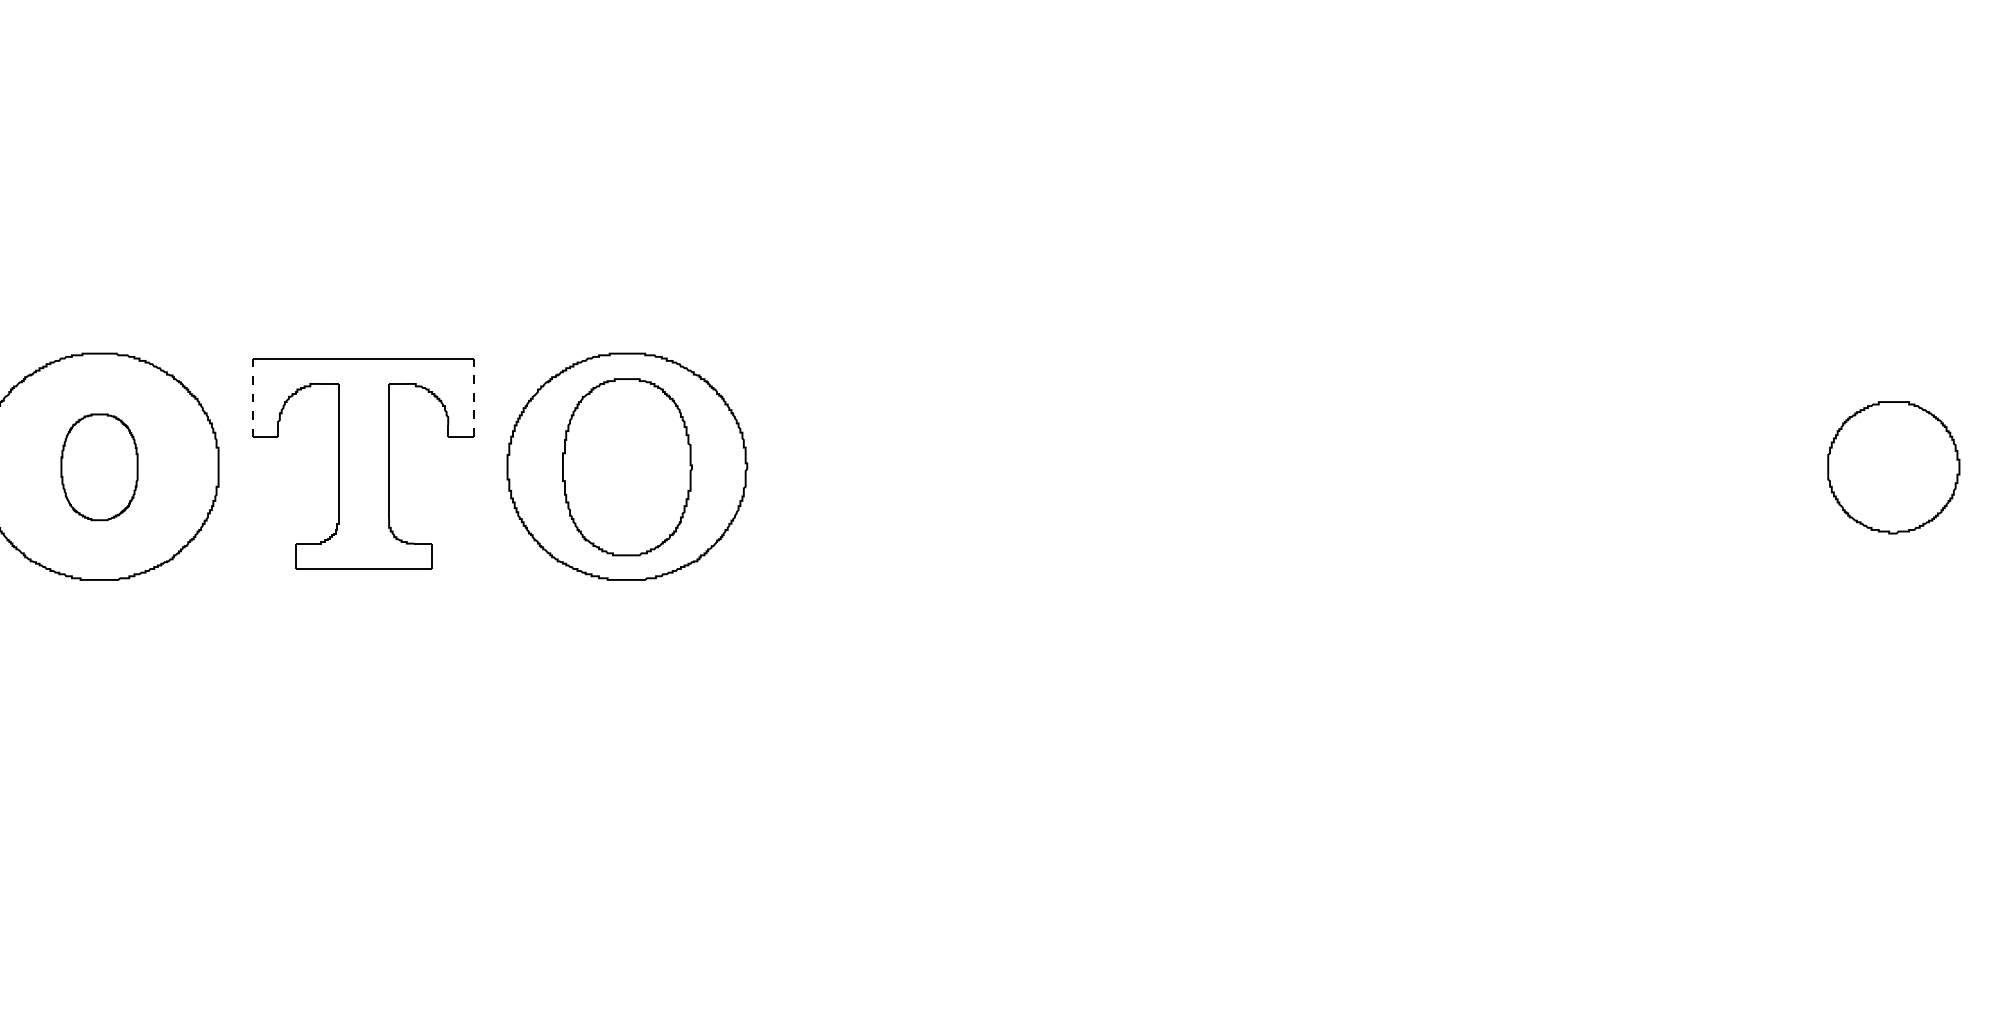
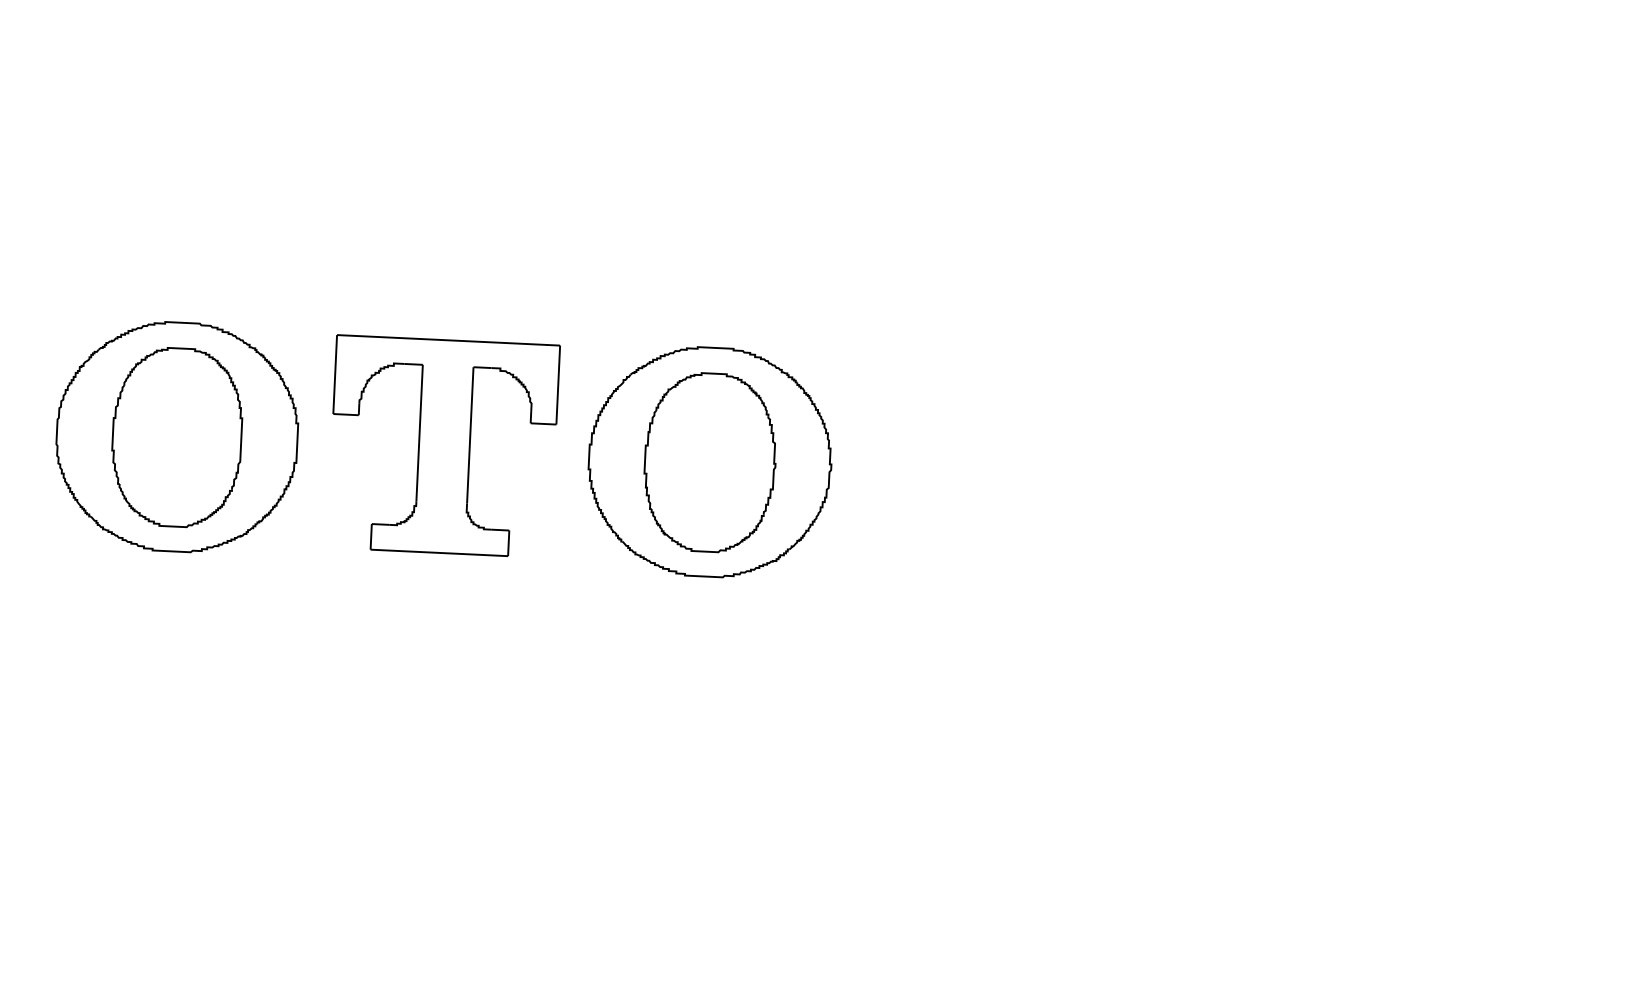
line: (473, 397) -> (558, 384), dashed -> solid
line: (252, 398) -> (334, 375), dashed -> solid
part: (99, 467) -> (177, 437), size x1.67

